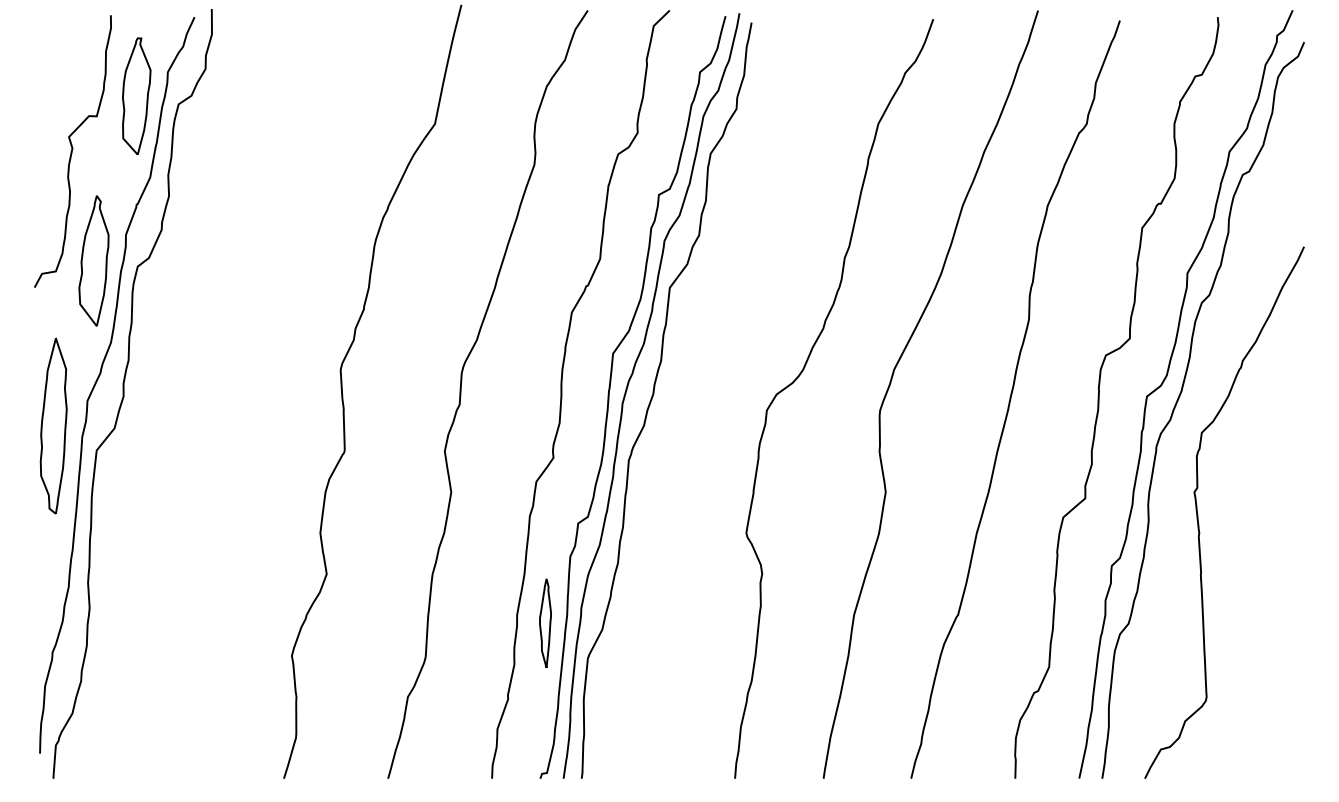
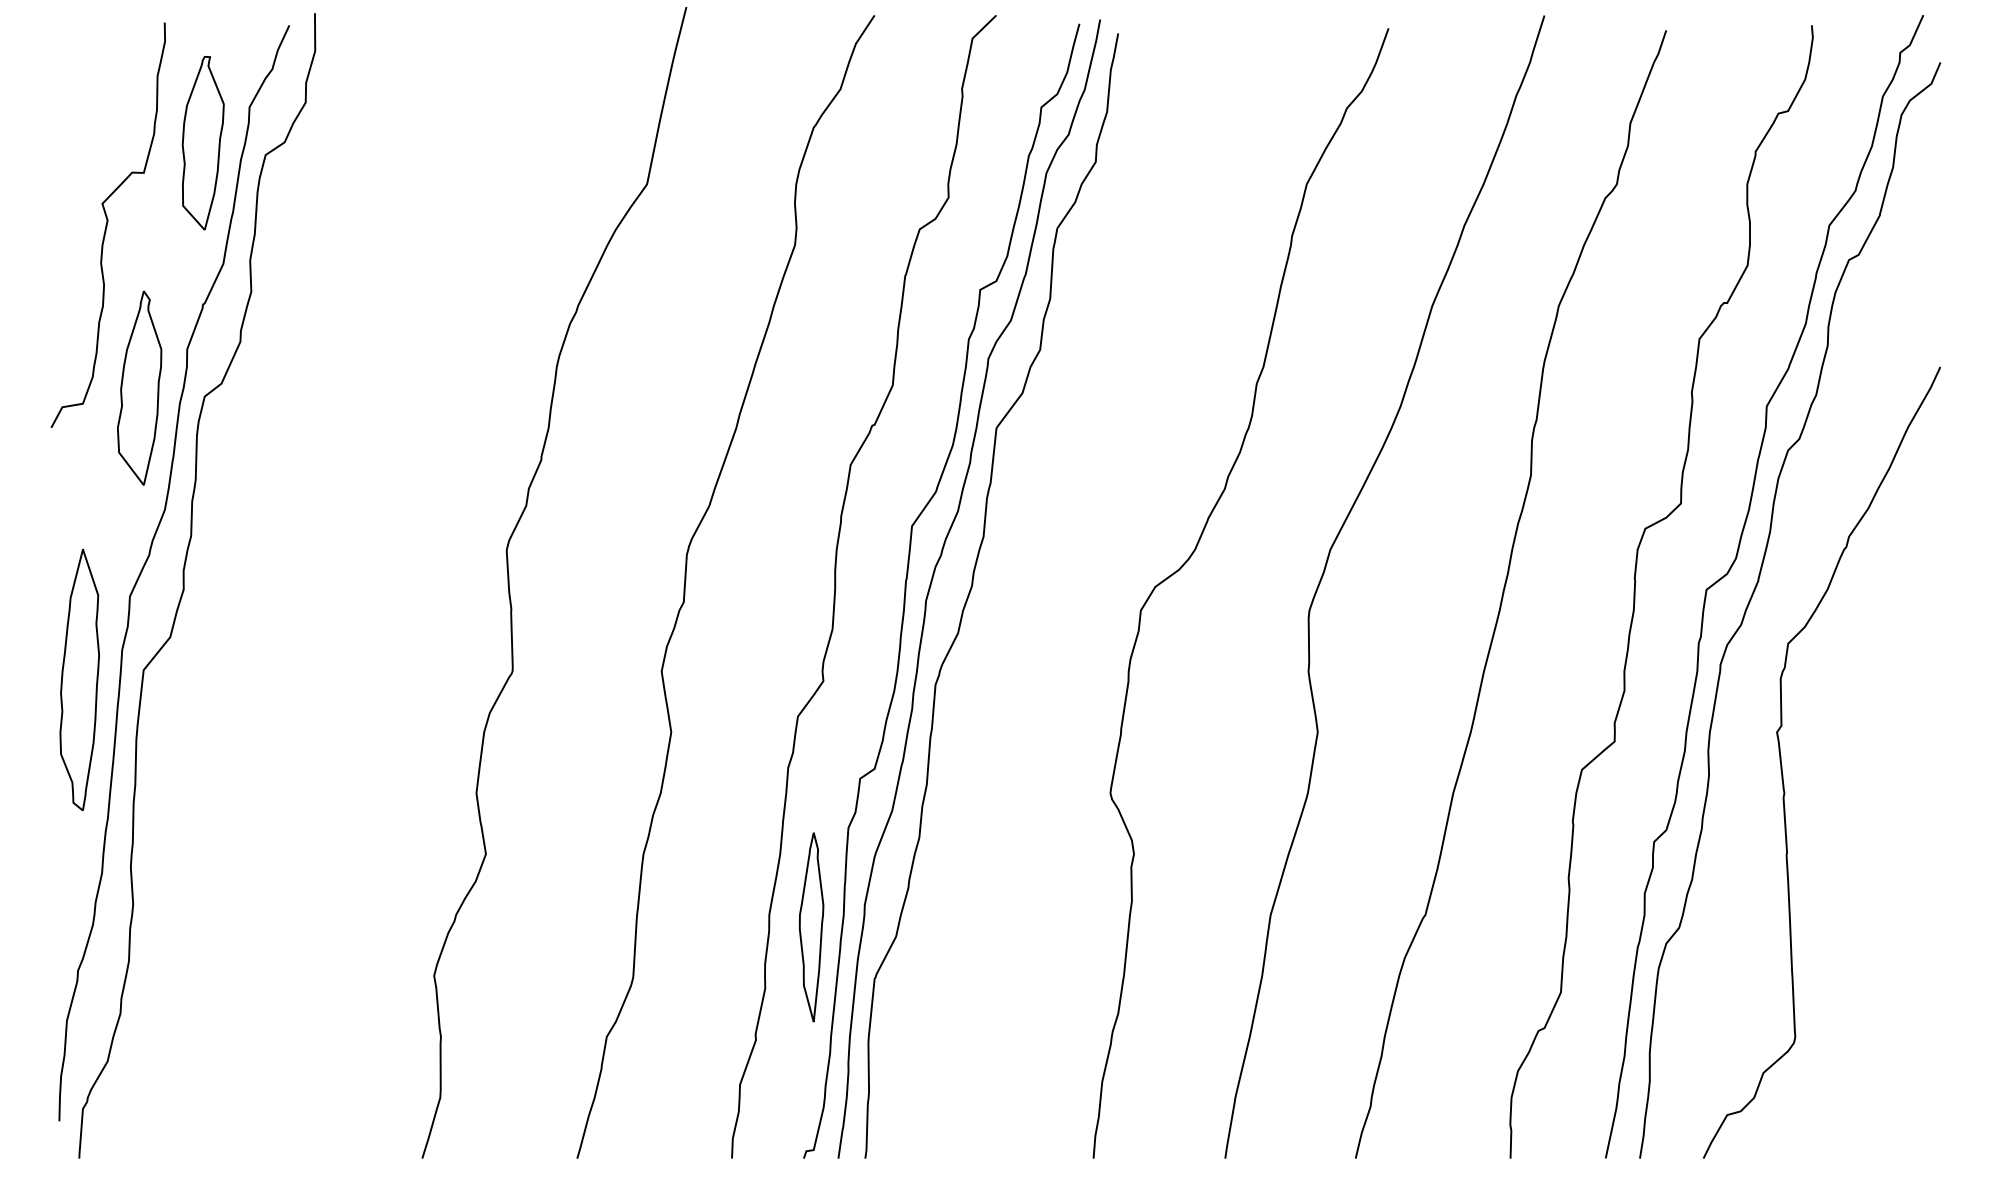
part: (53, 425) -> (79, 679), moved
part: (545, 623) -> (811, 927), size x1.43

